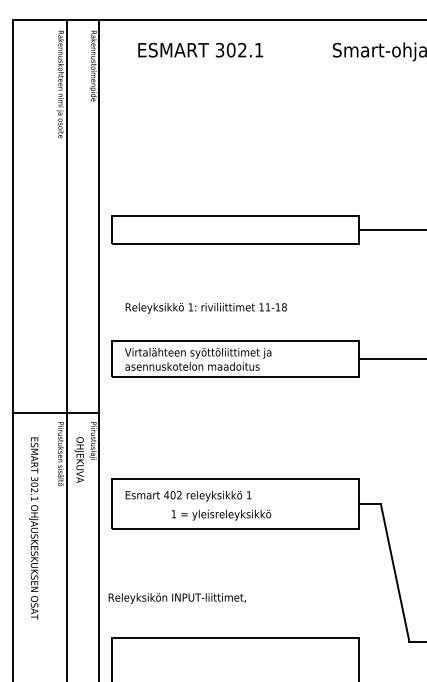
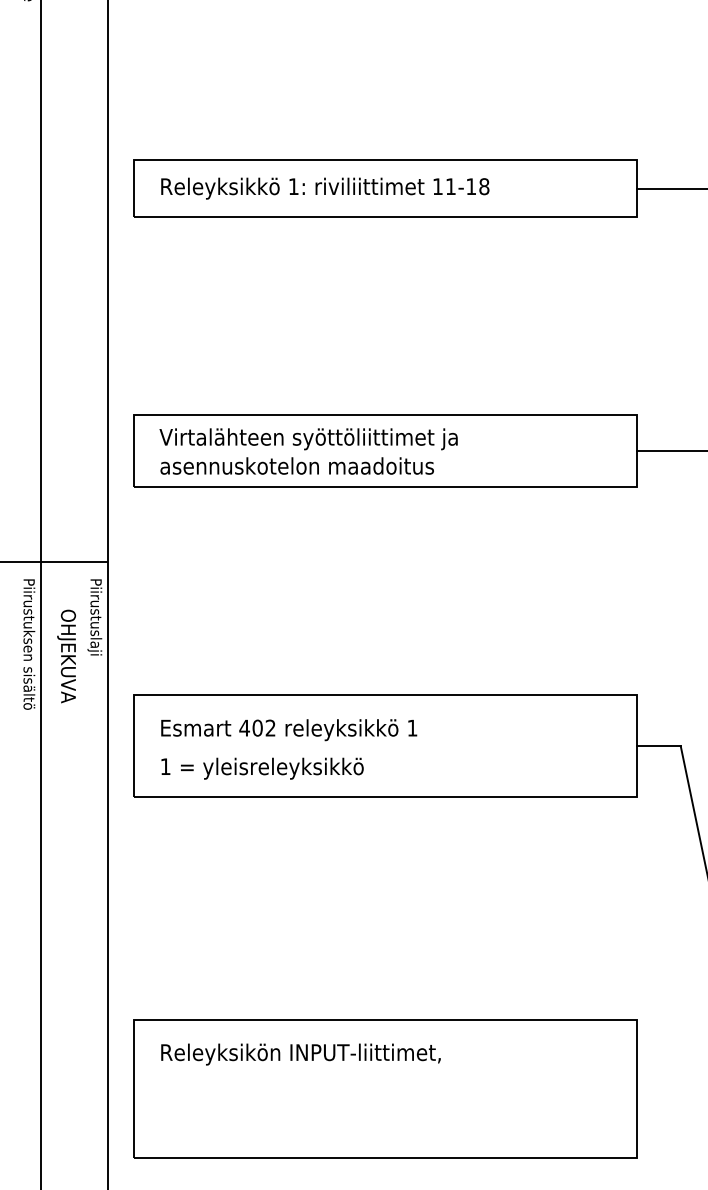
text: (205, 308) -> (323, 189), moved
text: (221, 514) -> (262, 767), moved
text: (176, 598) -> (299, 1054), moved

